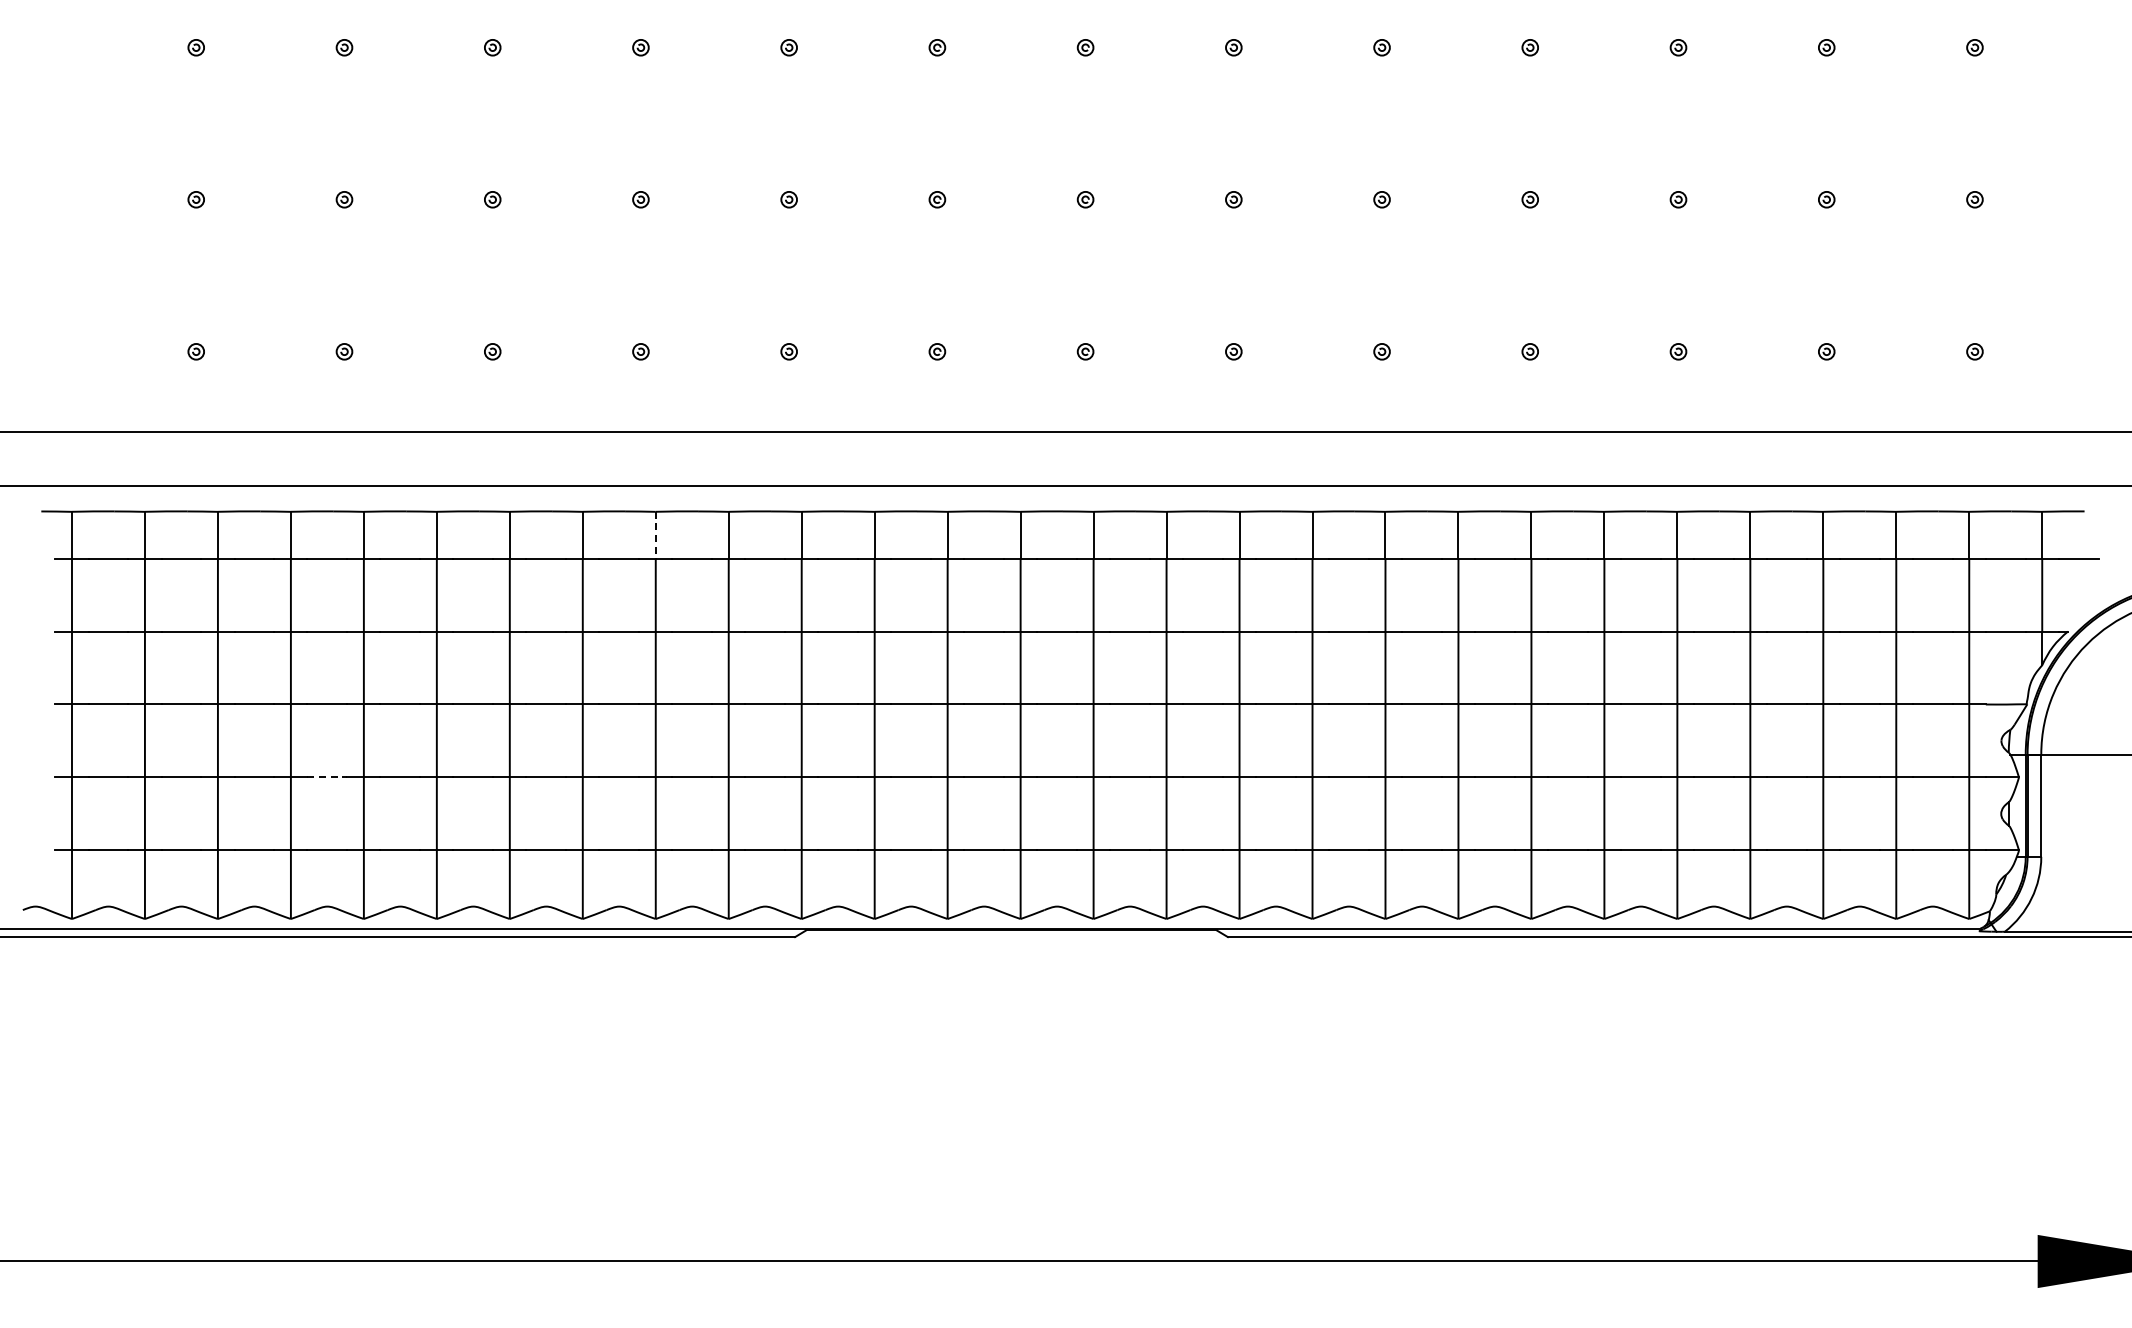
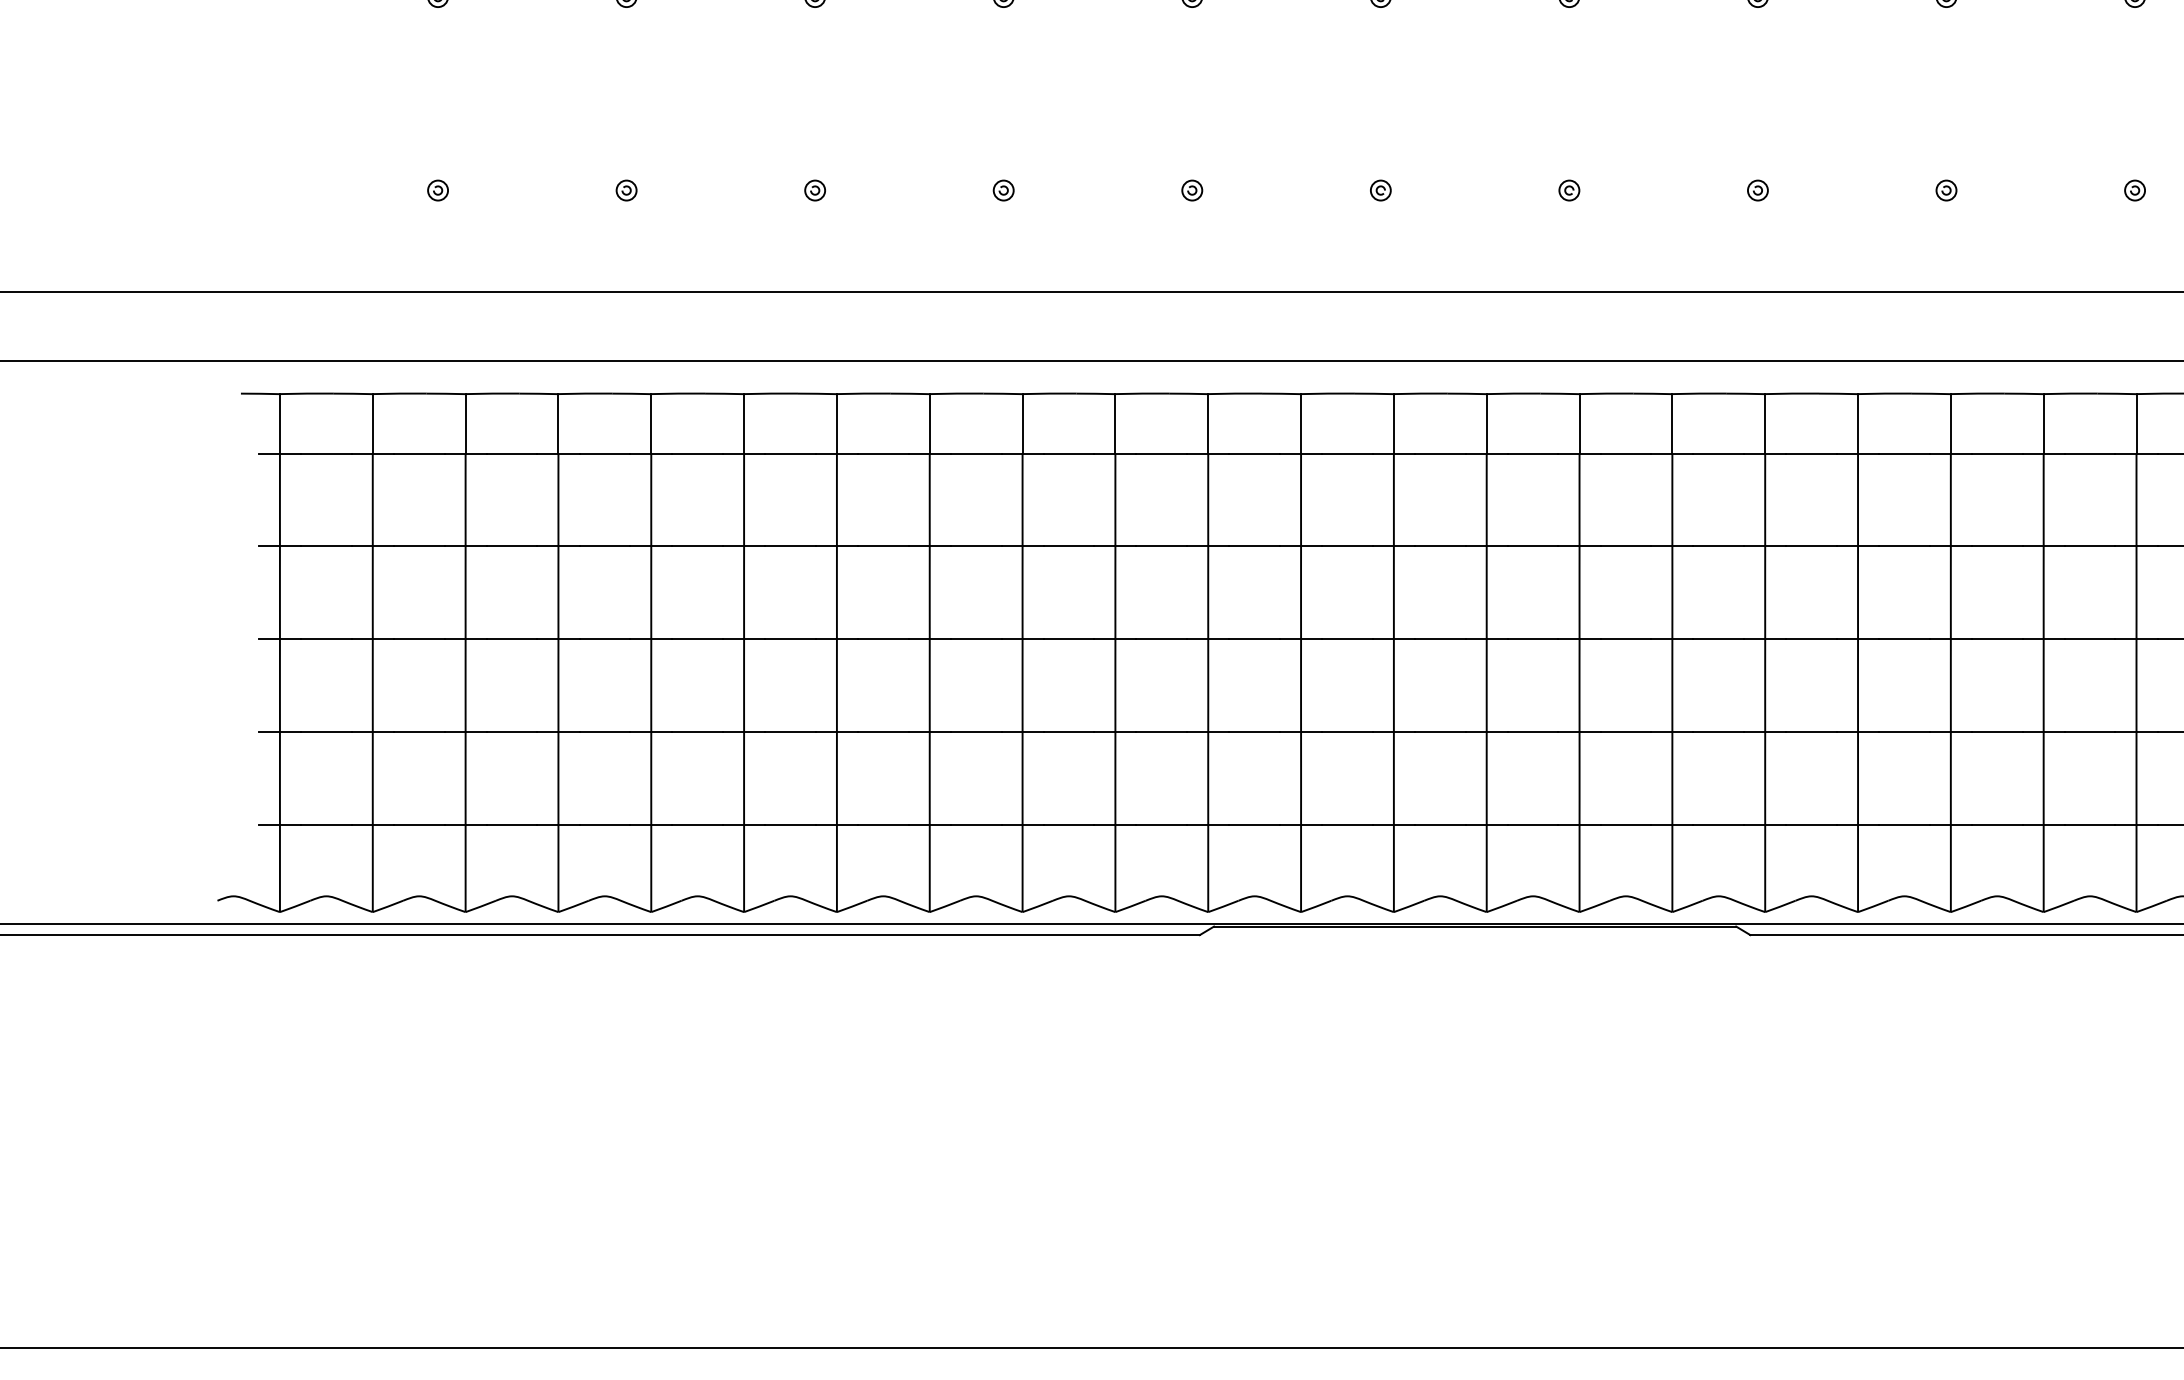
line: (655, 535) -> (1022, 424), dashed -> solid
line: (327, 777) -> (604, 732), dashed -> solid

